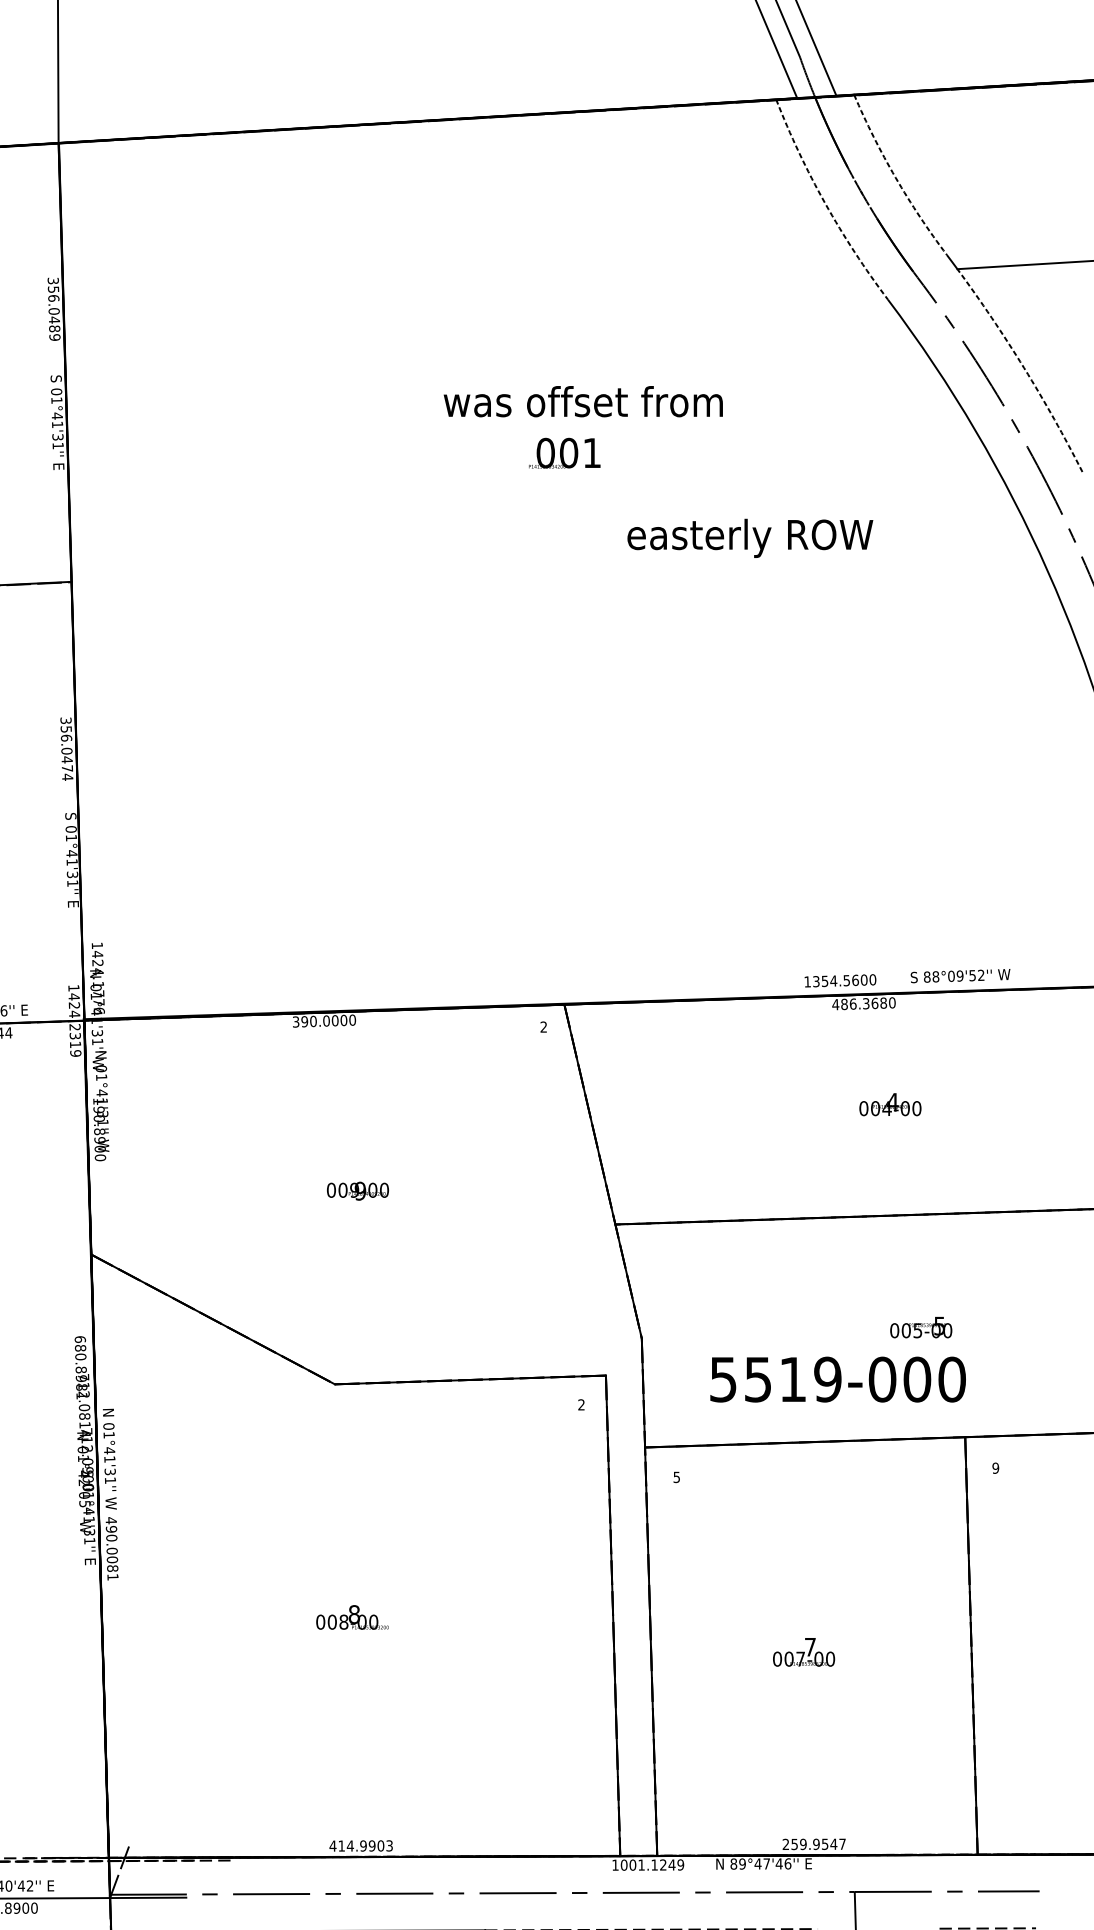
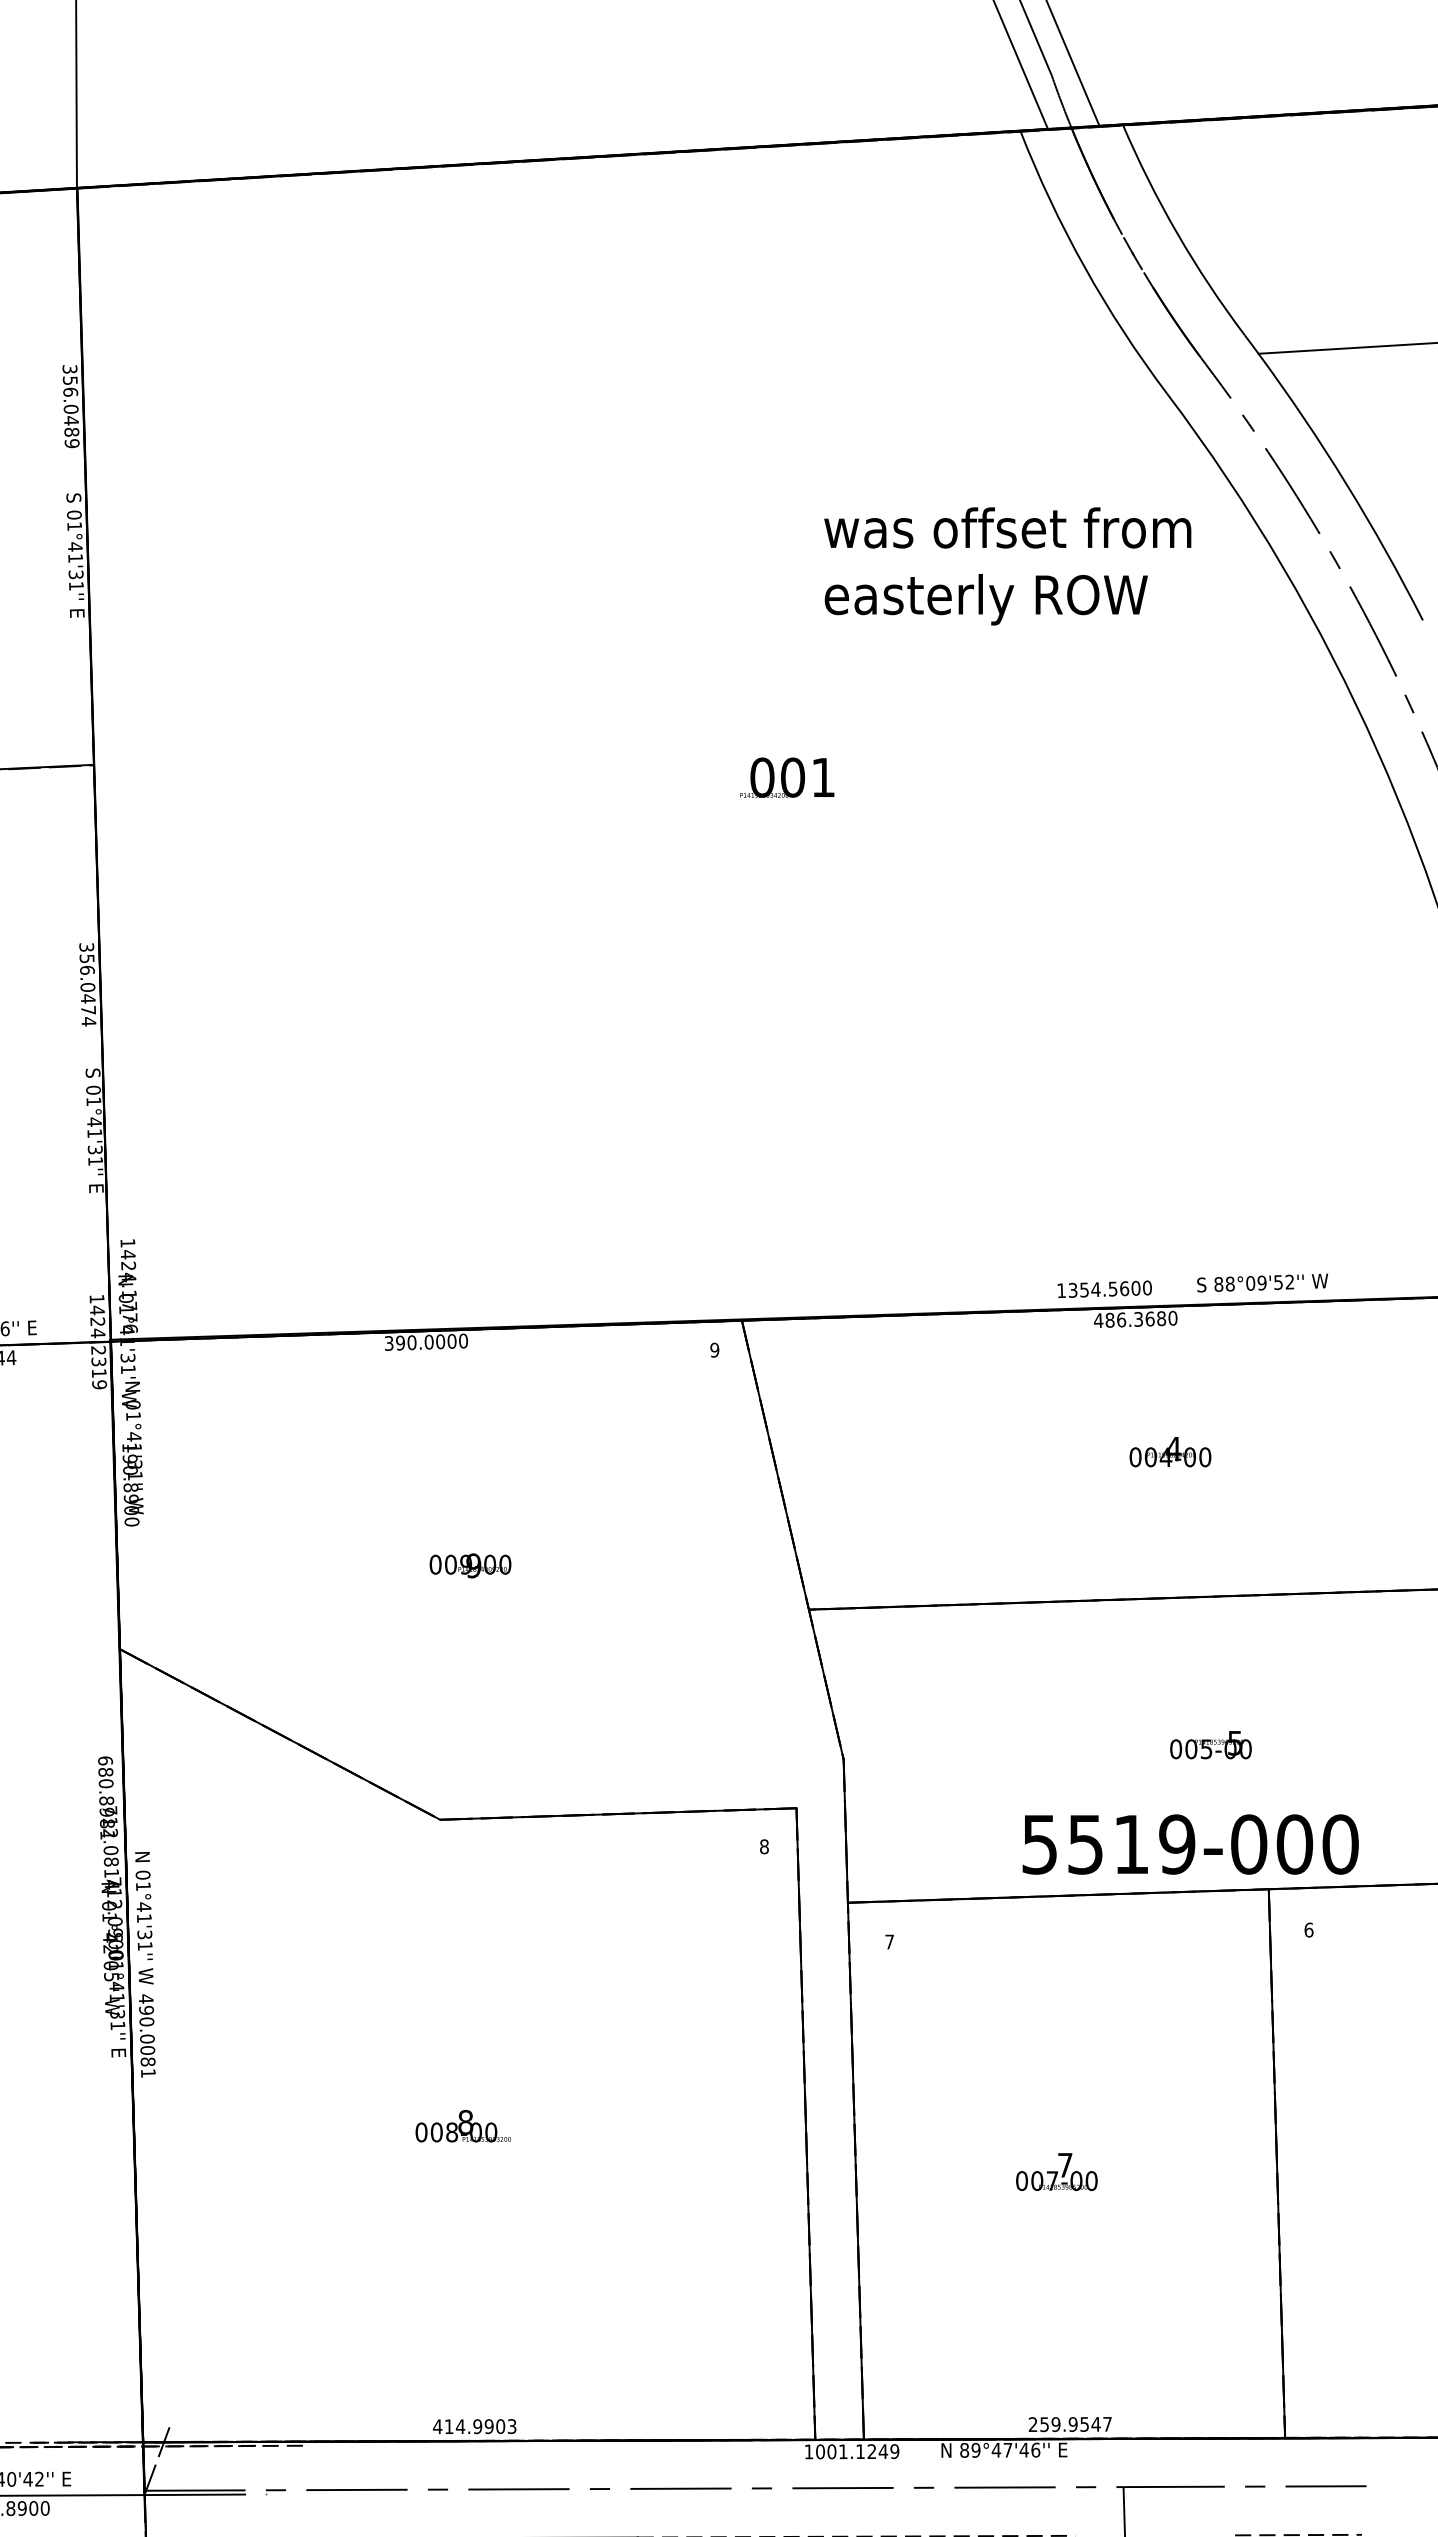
arc: (895, 177) -> (1177, 233), dashed -> solid
arc: (825, 203) -> (1084, 267), dashed -> solid
arc: (1024, 367) -> (1346, 483), dashed -> solid
text: (583, 401) -> (1007, 527), moved
text: (564, 453) -> (787, 777), moved
text: (749, 538) -> (985, 599), moved
text: (543, 1026) -> (714, 1349), 2 -> 9
text: (837, 1379) -> (1190, 1844), moved
text: (581, 1404) -> (764, 1846), 2 -> 8
text: (995, 1467) -> (1308, 1929), 9 -> 6
text: (676, 1476) -> (889, 1941), 5 -> 7

